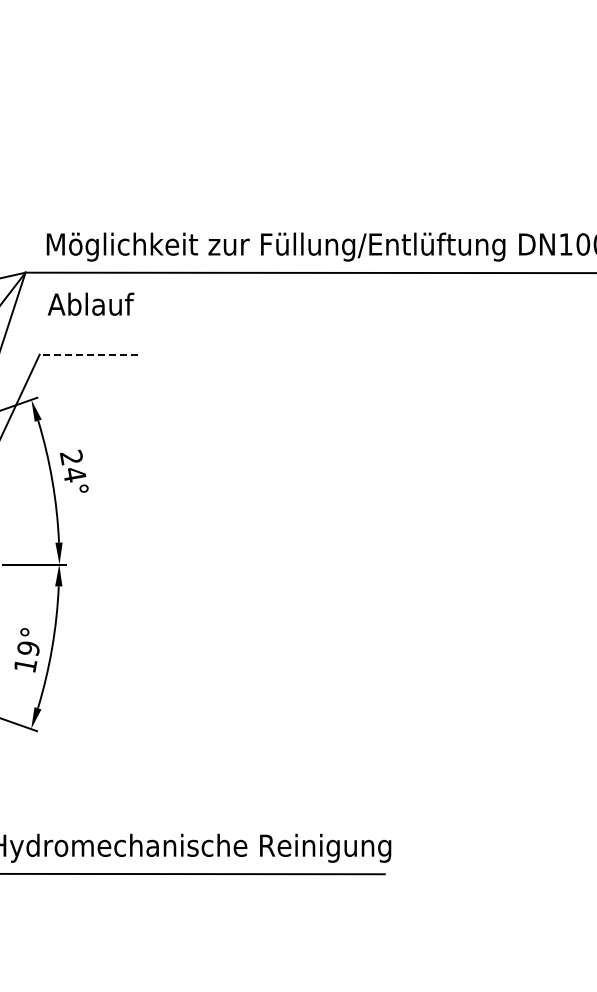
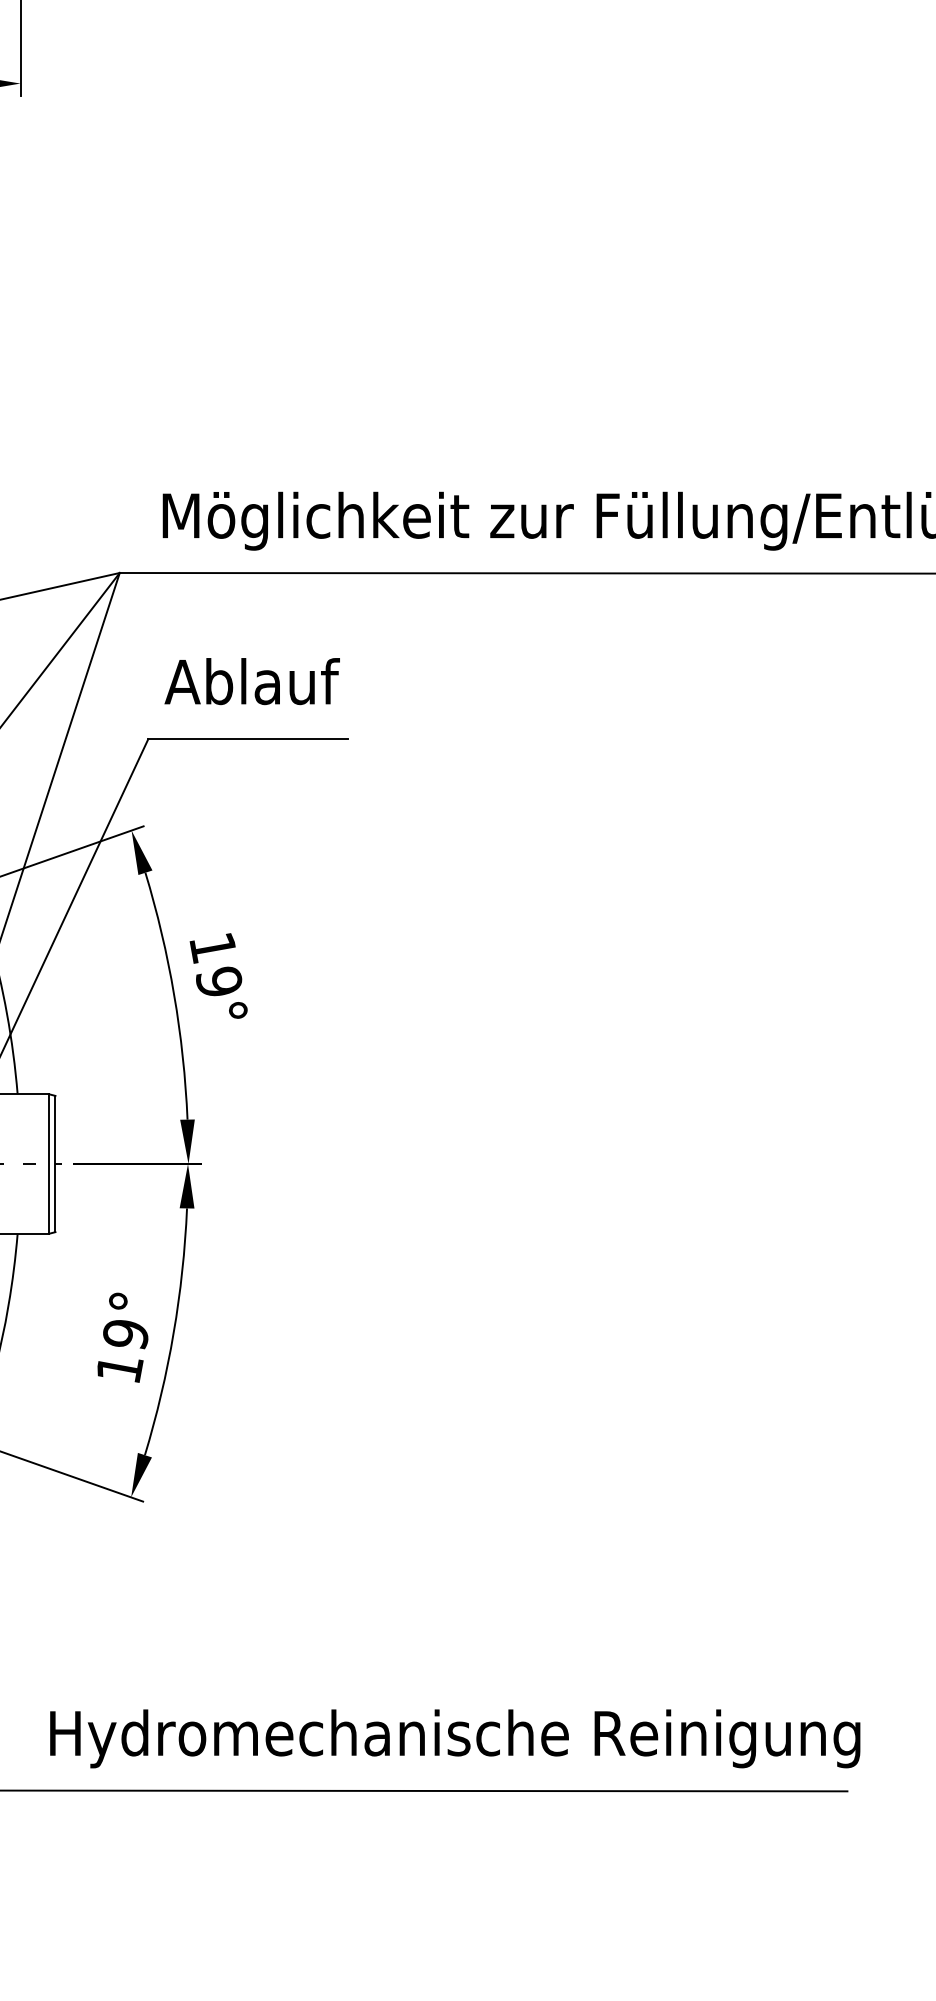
text: (90, 303) -> (251, 679), moved
line: (88, 354) -> (247, 738), dashed -> solid
text: (73, 465) -> (216, 963), 24° -> 19°

